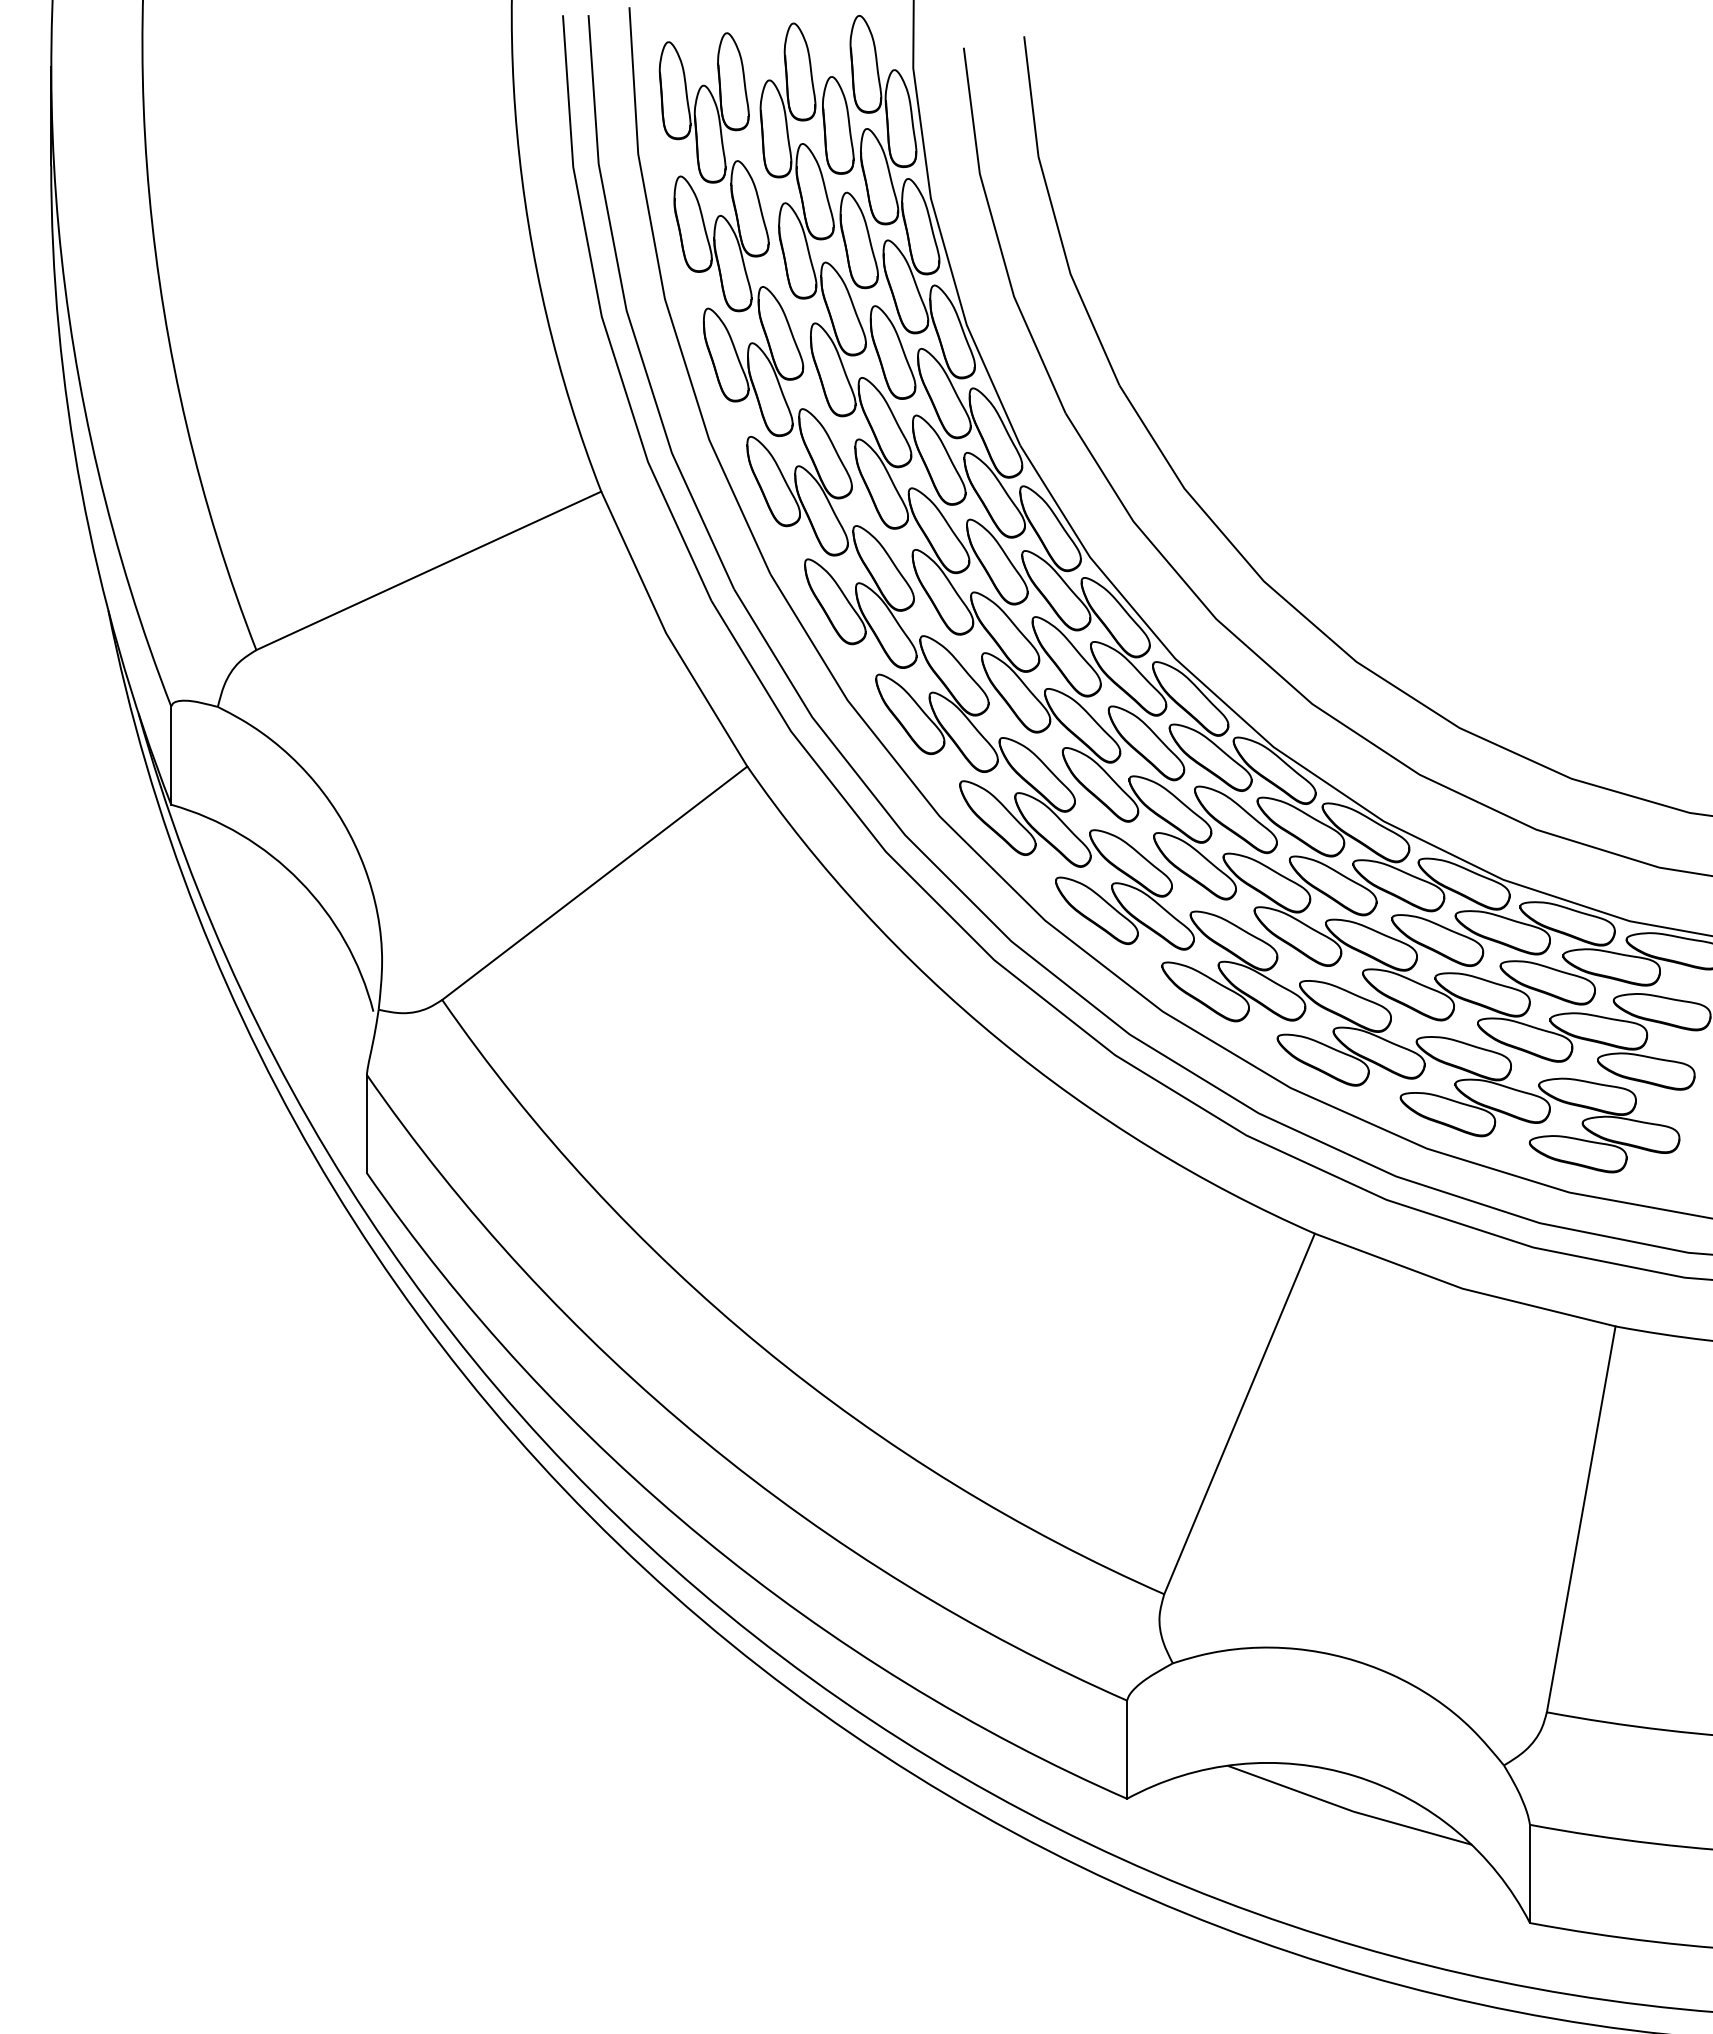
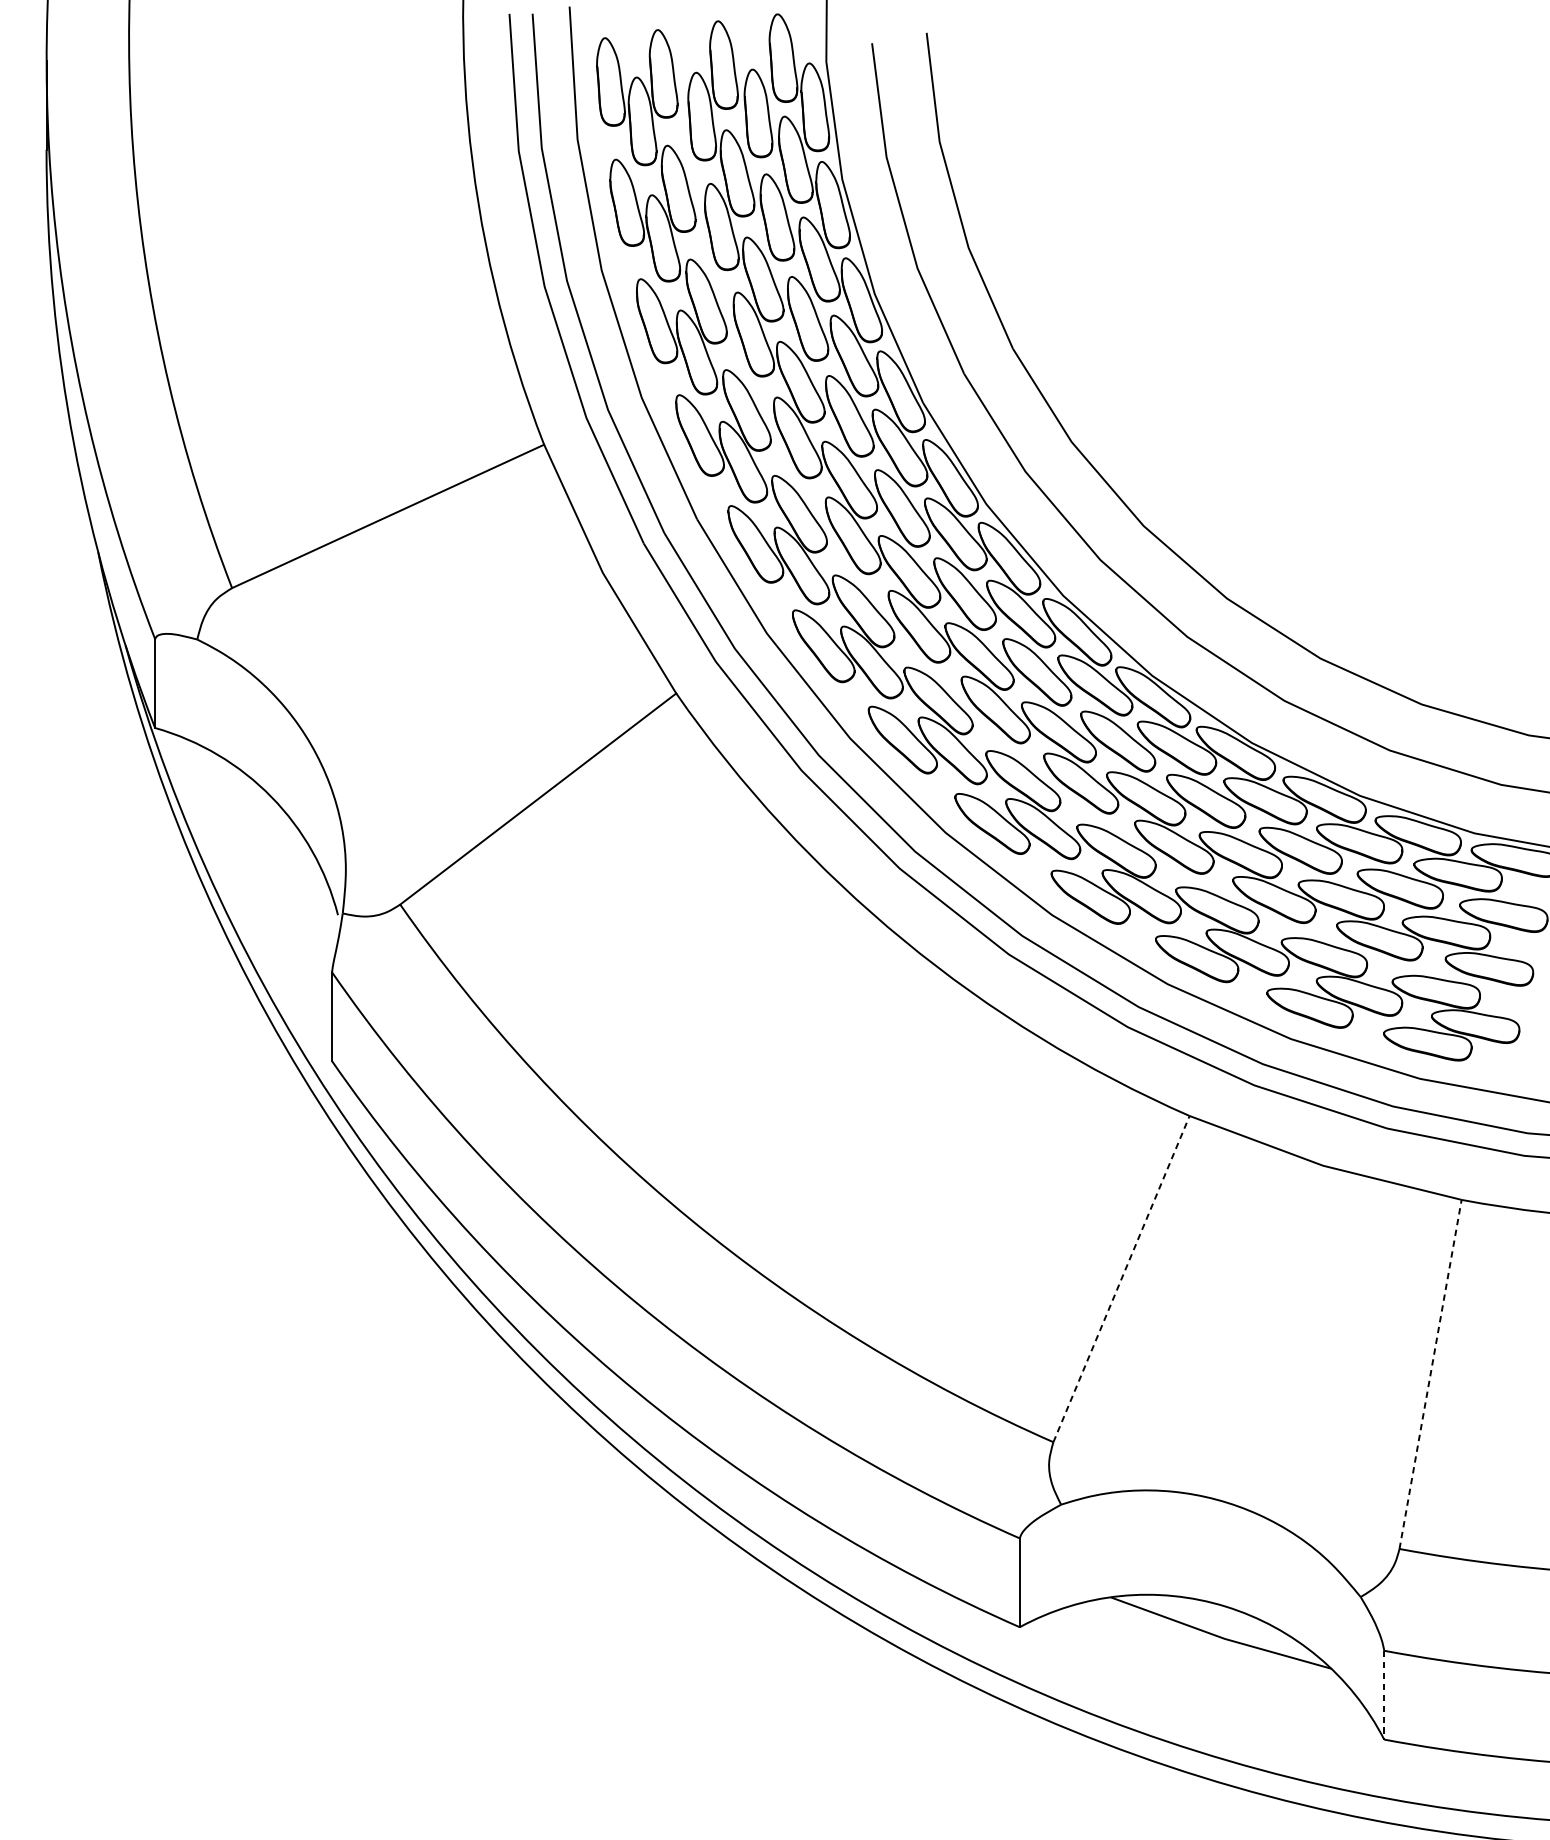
line: (1239, 1413) -> (1121, 1278), solid -> dashed
line: (1581, 1519) -> (1430, 1374), solid -> dashed
line: (1529, 1874) -> (1383, 1695), solid -> dashed

